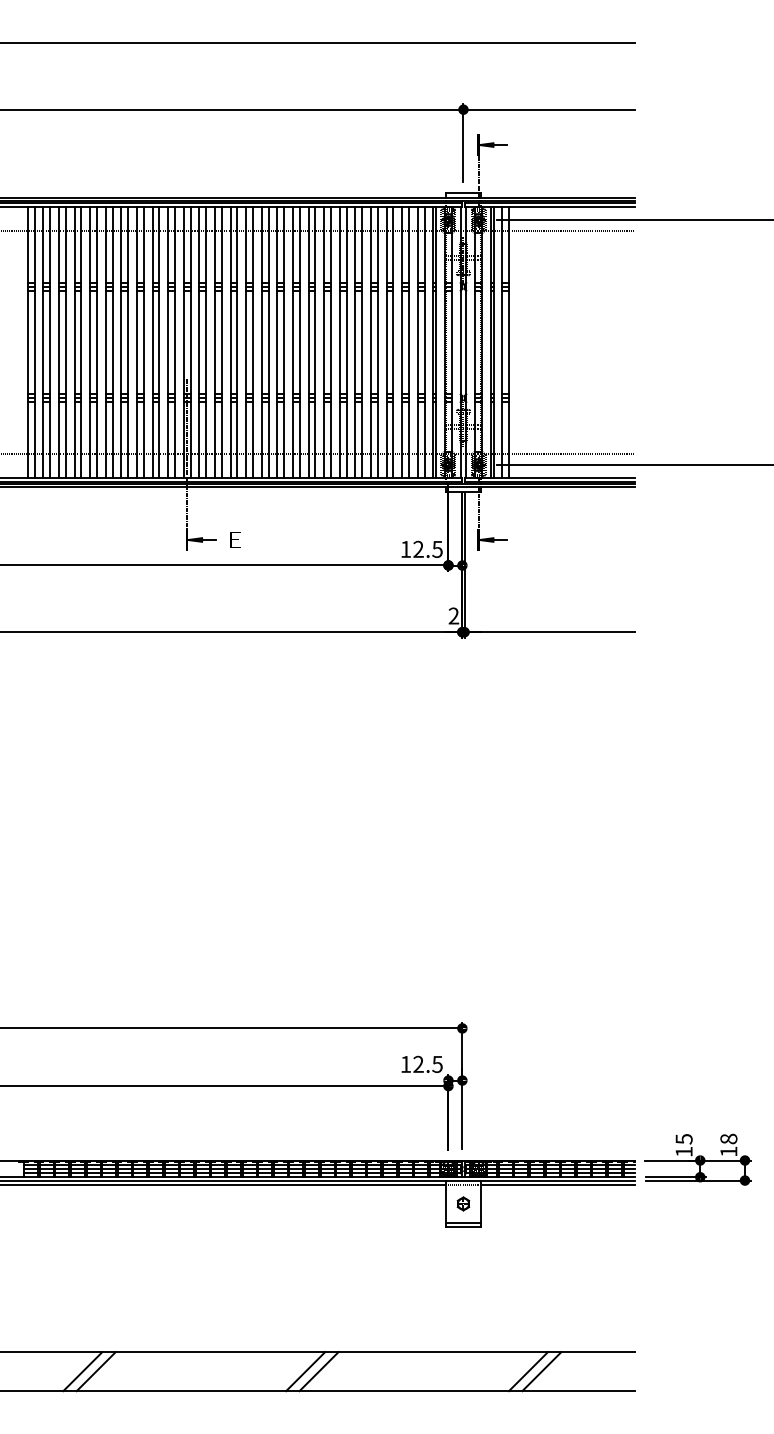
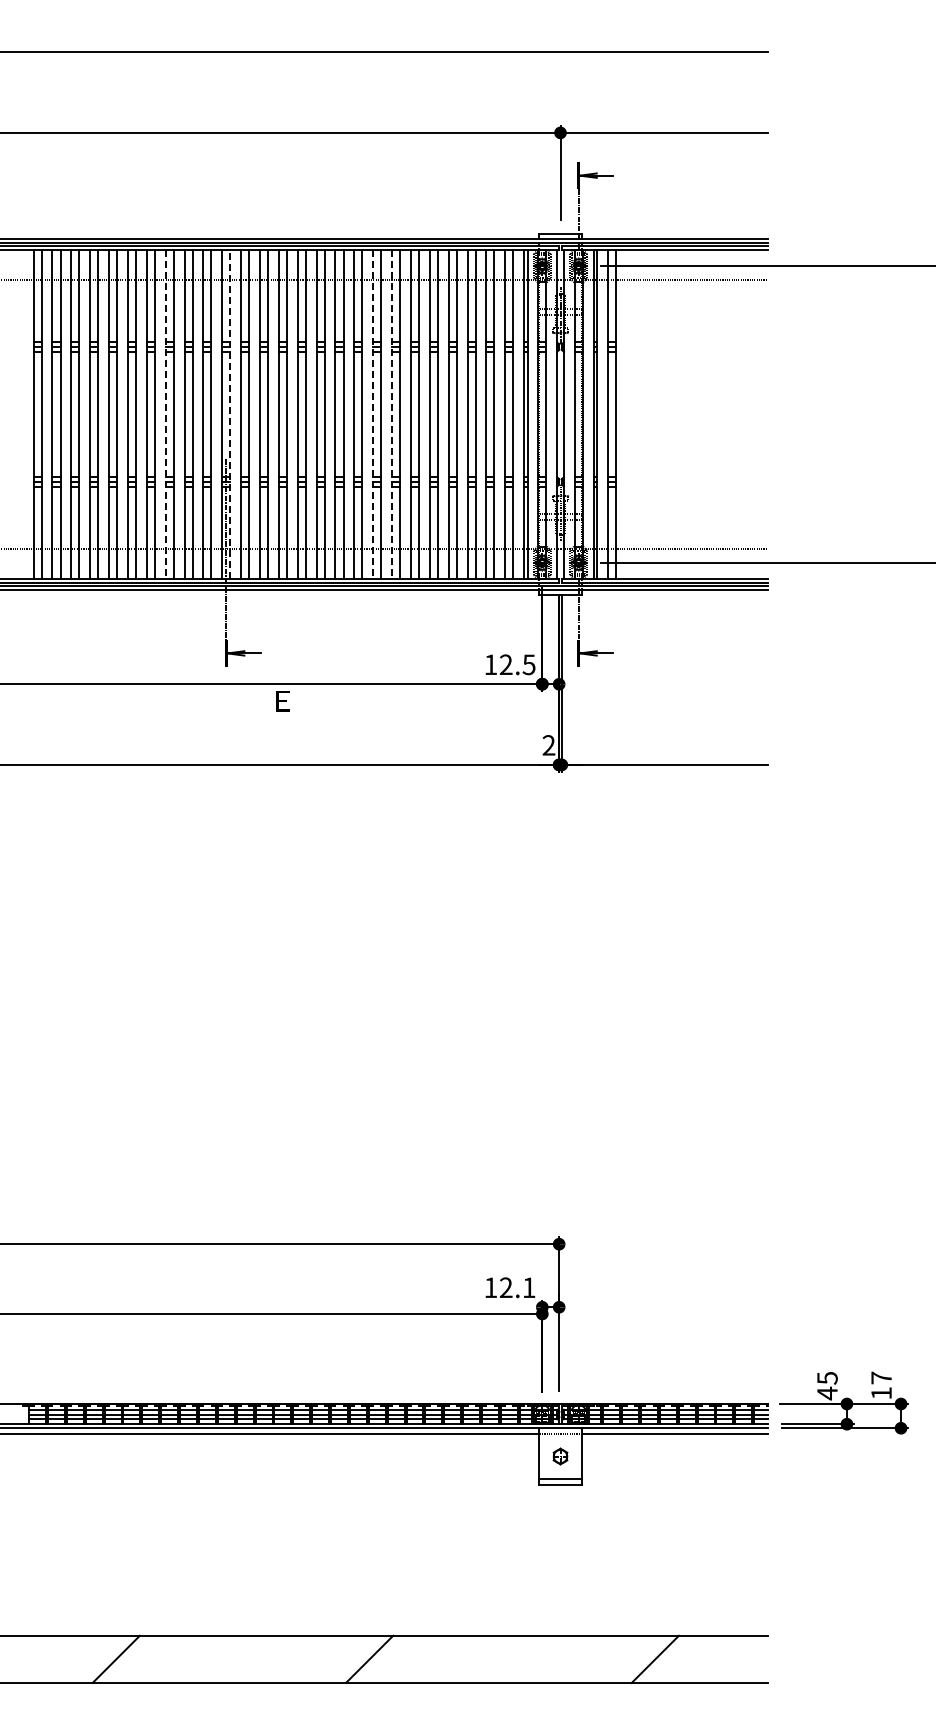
line: (190, 342) -> (230, 414), solid -> dashed
line: (136, 343) -> (165, 415), solid -> dashed
line: (308, 343) -> (373, 415), solid -> dashed
line: (324, 343) -> (392, 415), solid -> dashed
text: (235, 540) -> (282, 701), moved
text: (437, 1064) -> (528, 1287), 12.5 -> 12.1
text: (728, 1138) -> (881, 1377), 18 -> 17
text: (684, 1151) -> (827, 1393), 15 -> 45
line: (82, 1370) -> (99, 1658), removed
line: (318, 1370) -> (385, 1658), removed
line: (527, 1370) -> (638, 1658), removed

